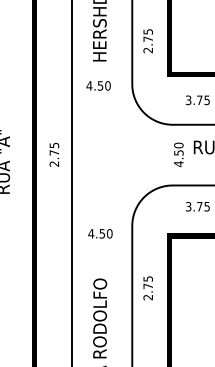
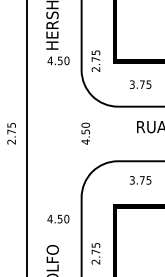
text: (147, 41) -> (95, 61), moved
text: (98, 85) -> (58, 60), moved
text: (178, 154) -> (85, 133), moved
text: (100, 233) -> (58, 218), moved

